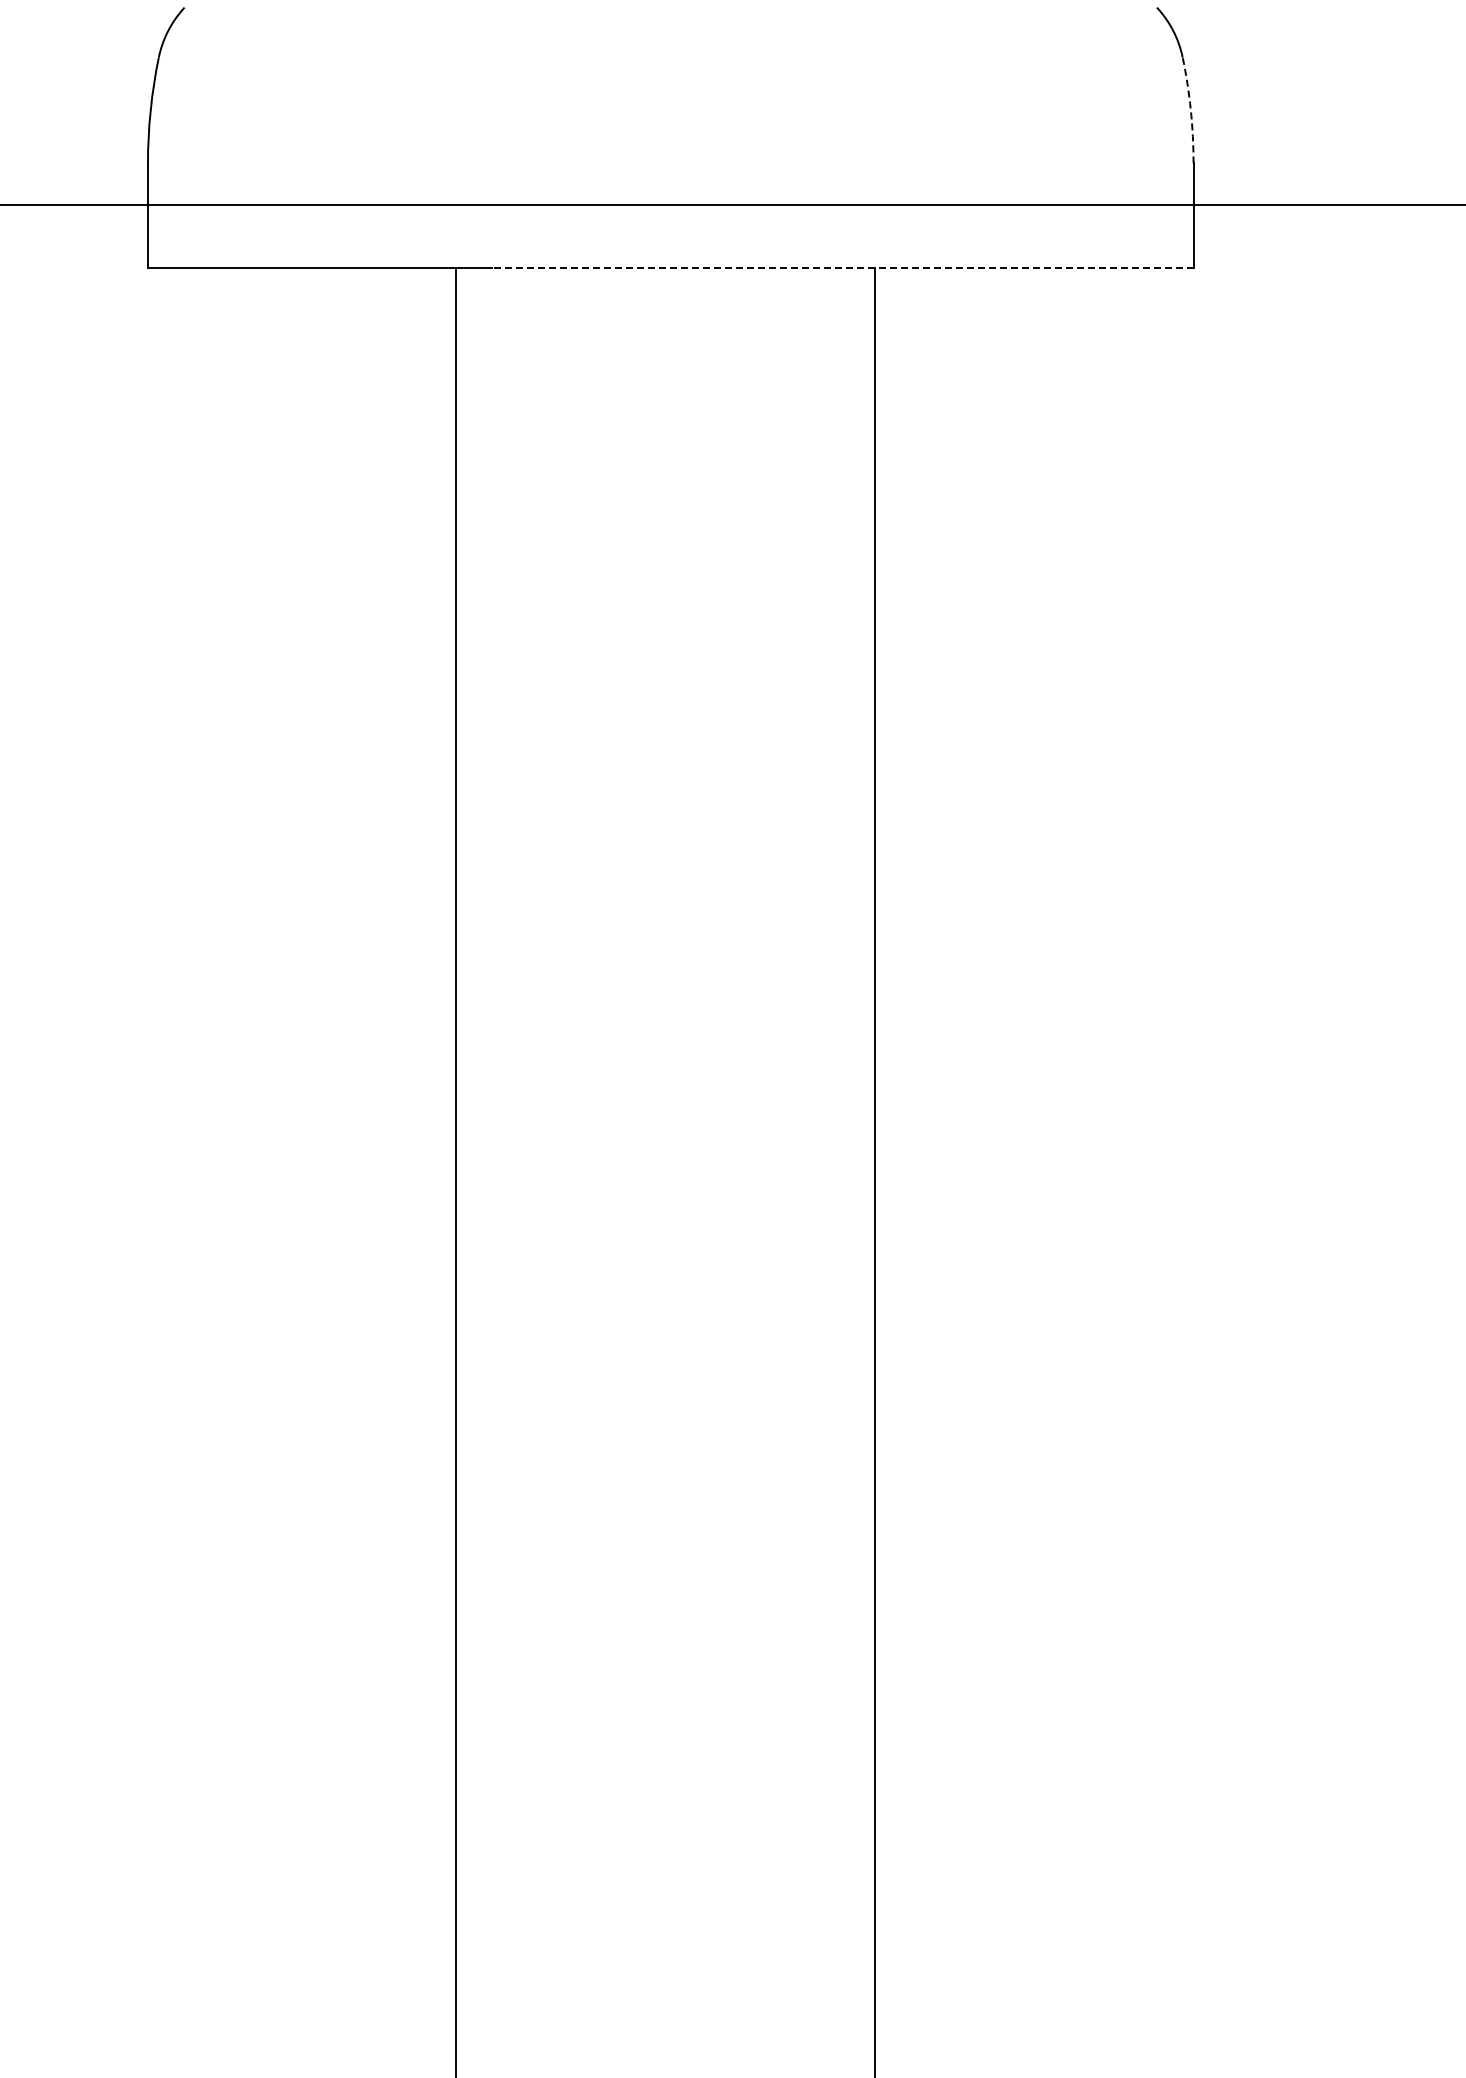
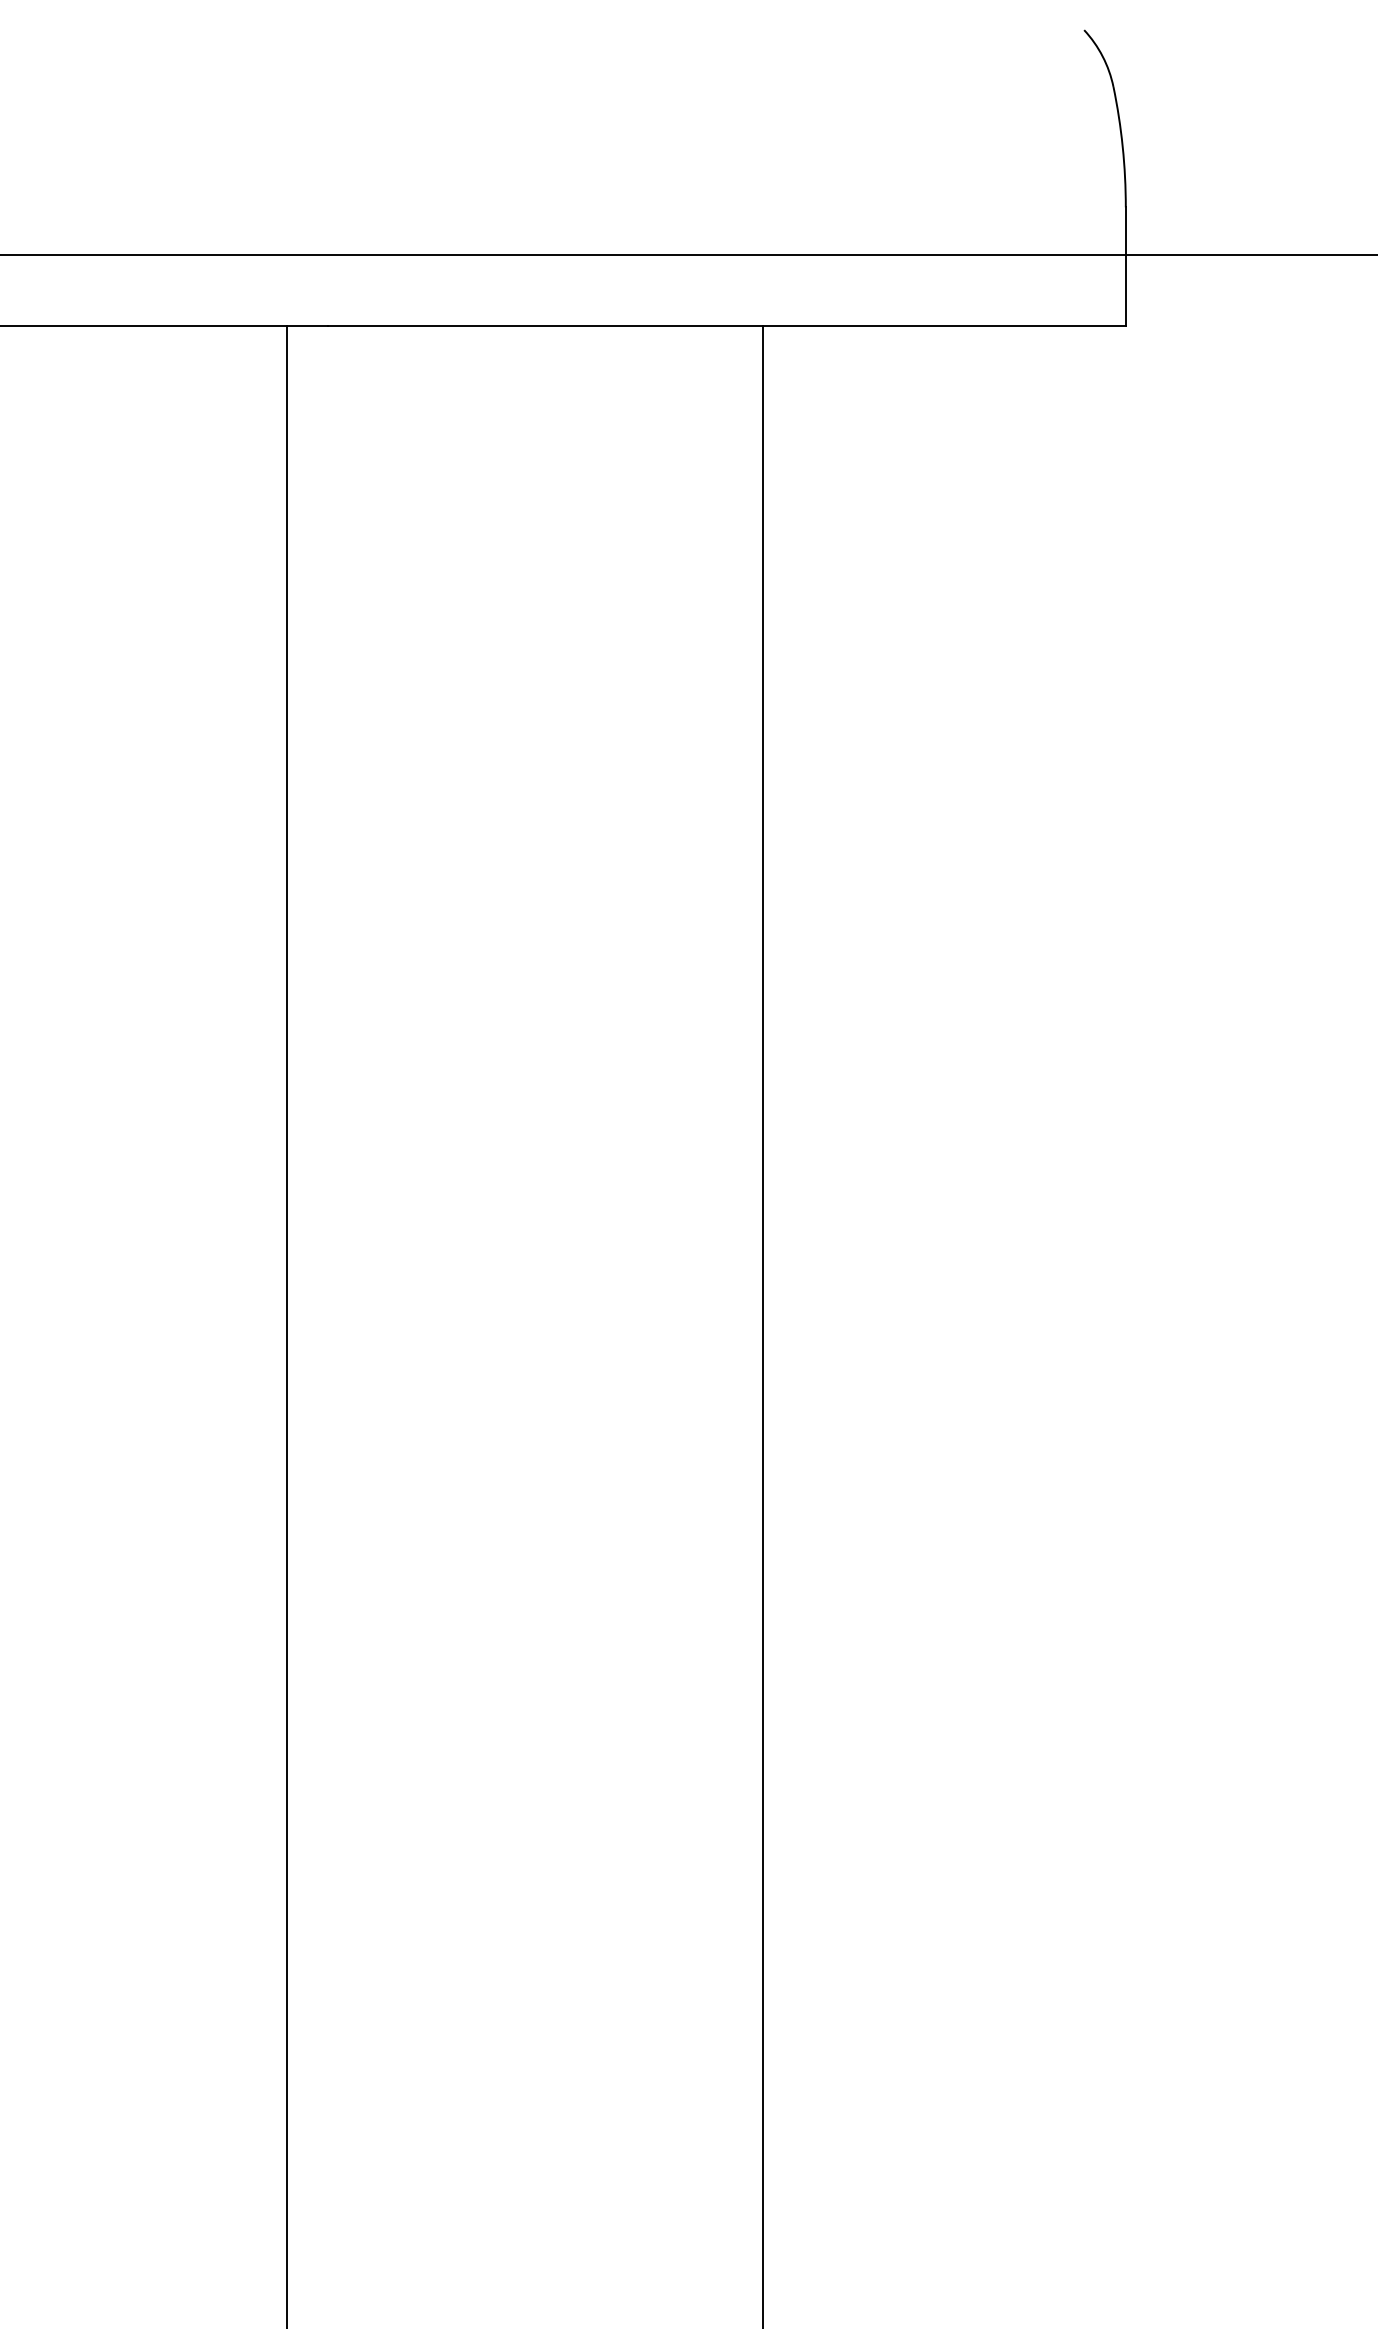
arc: (1190, 110) -> (1122, 147), dashed -> solid
line: (842, 267) -> (726, 325), dashed -> solid

